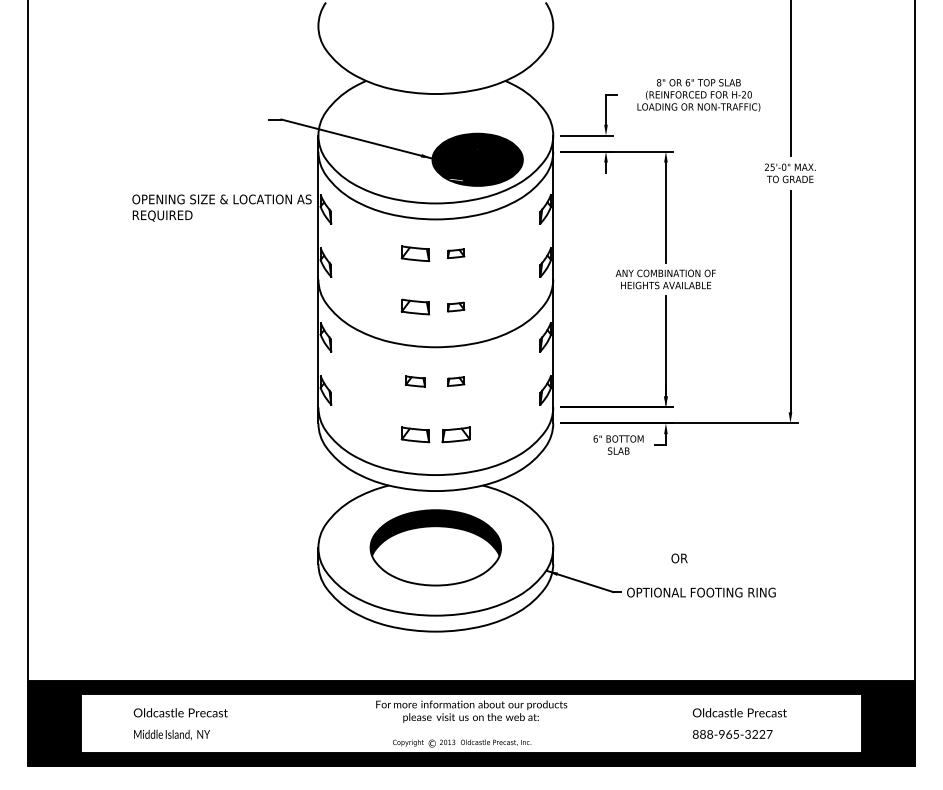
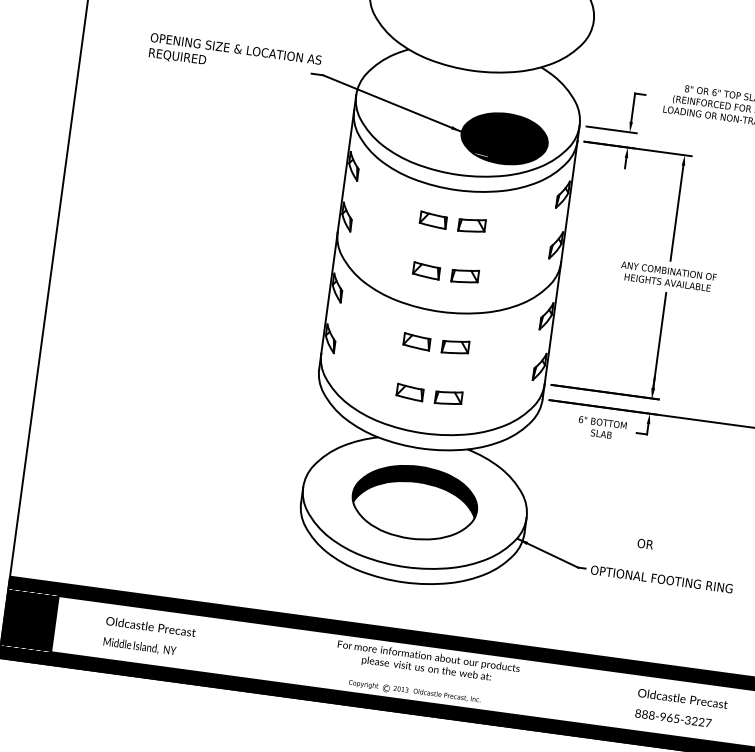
text: (221, 207) -> (234, 56), moved
part: (455, 253) -> (471, 225), size x1.67
part: (455, 306) -> (464, 275), size x1.67
part: (415, 381) -> (416, 341), size x1.43
part: (455, 381) -> (455, 346), size x1.67

